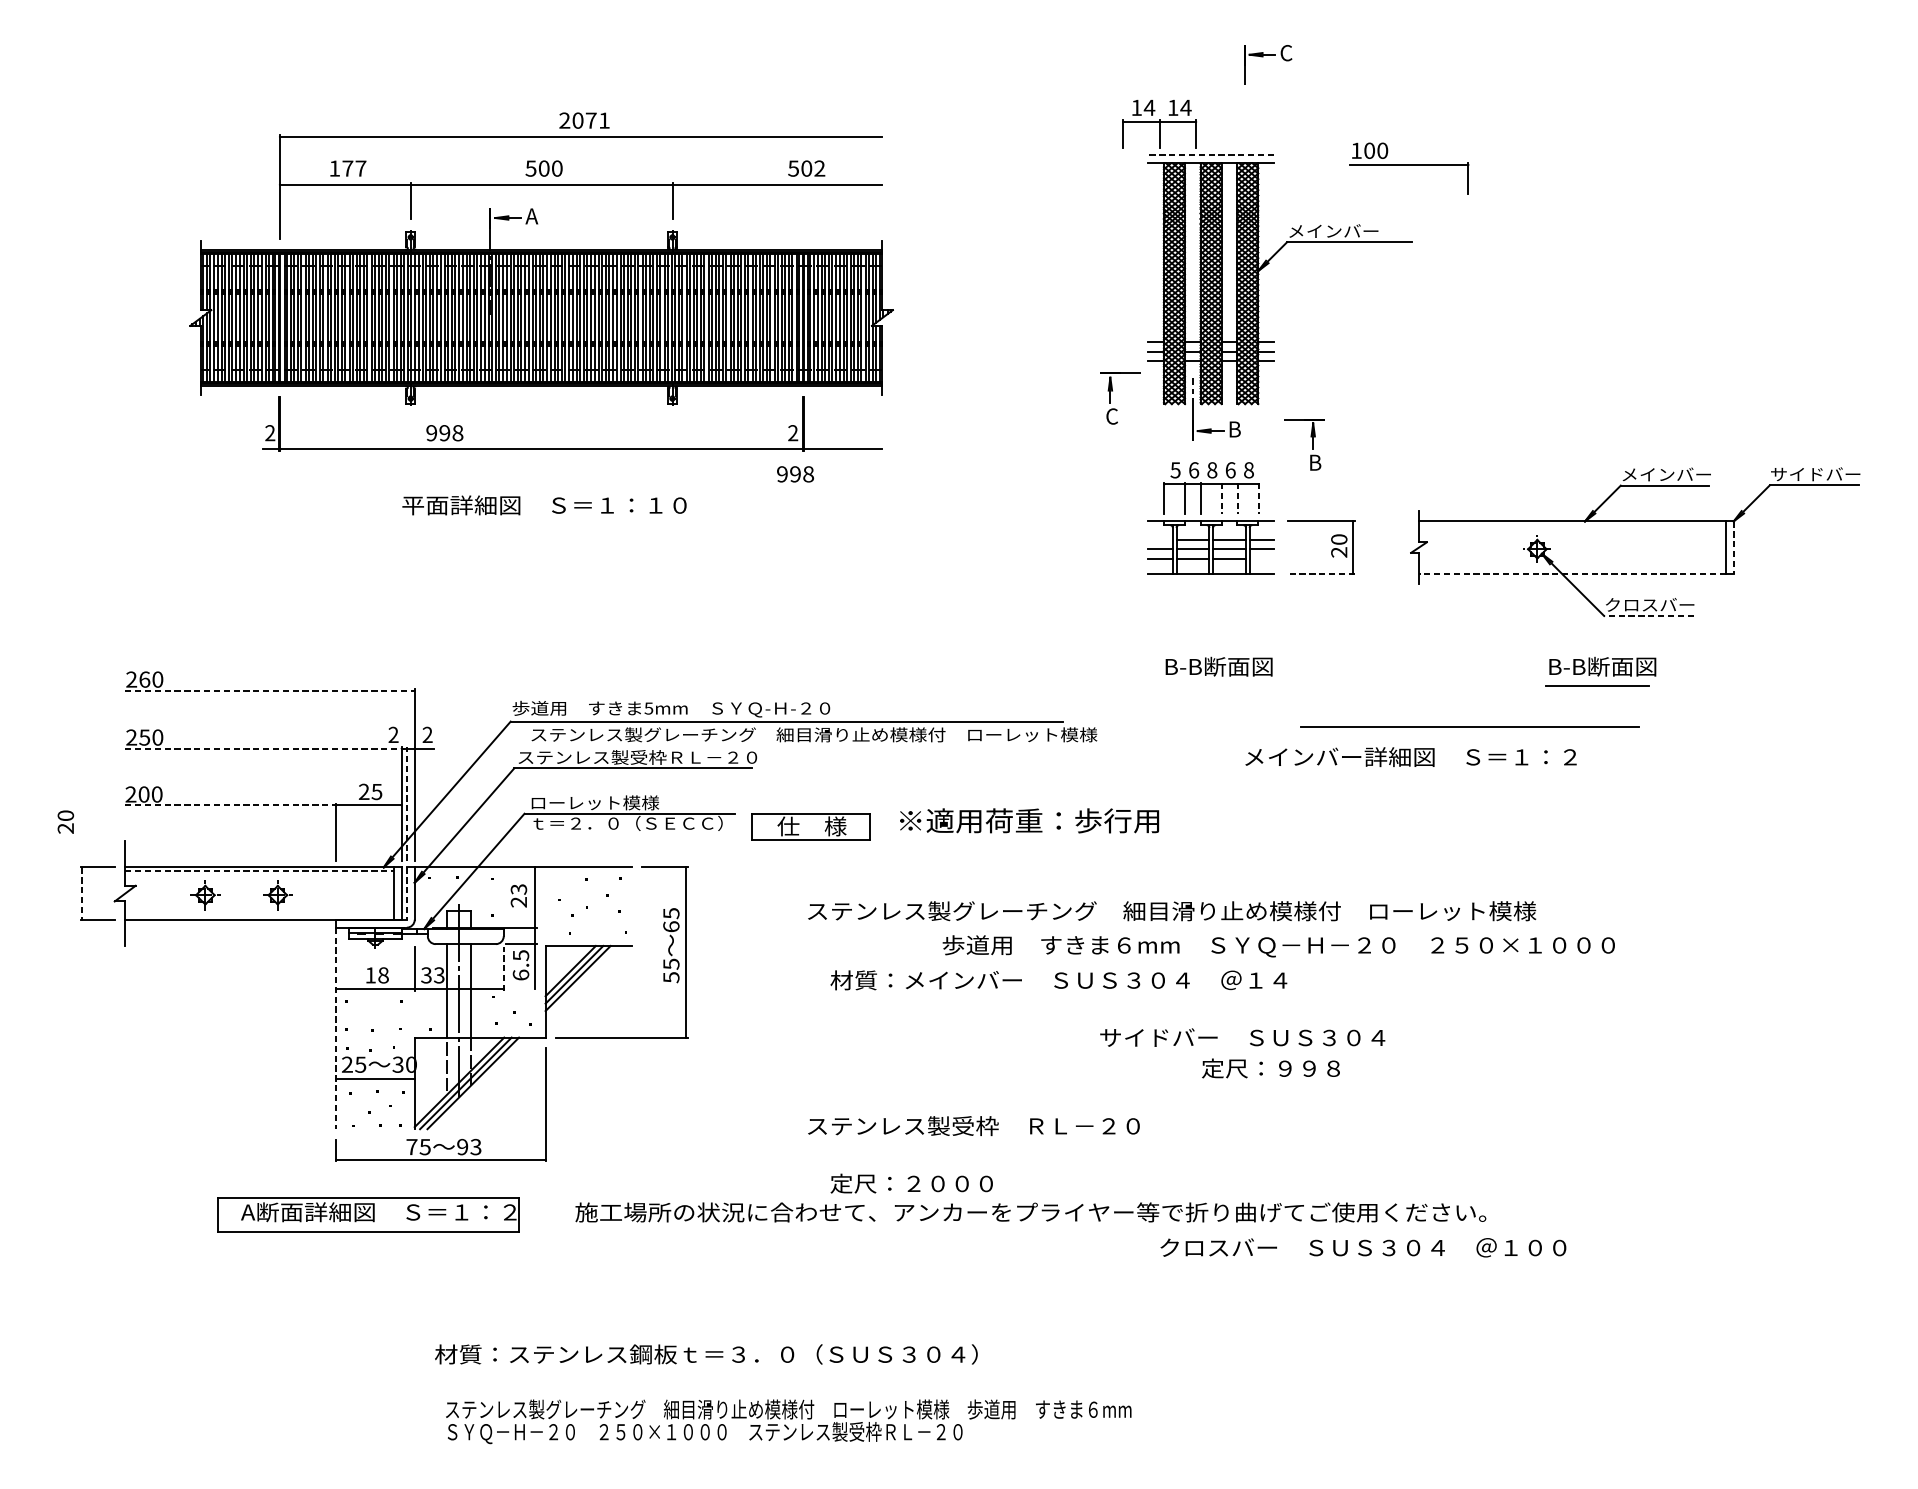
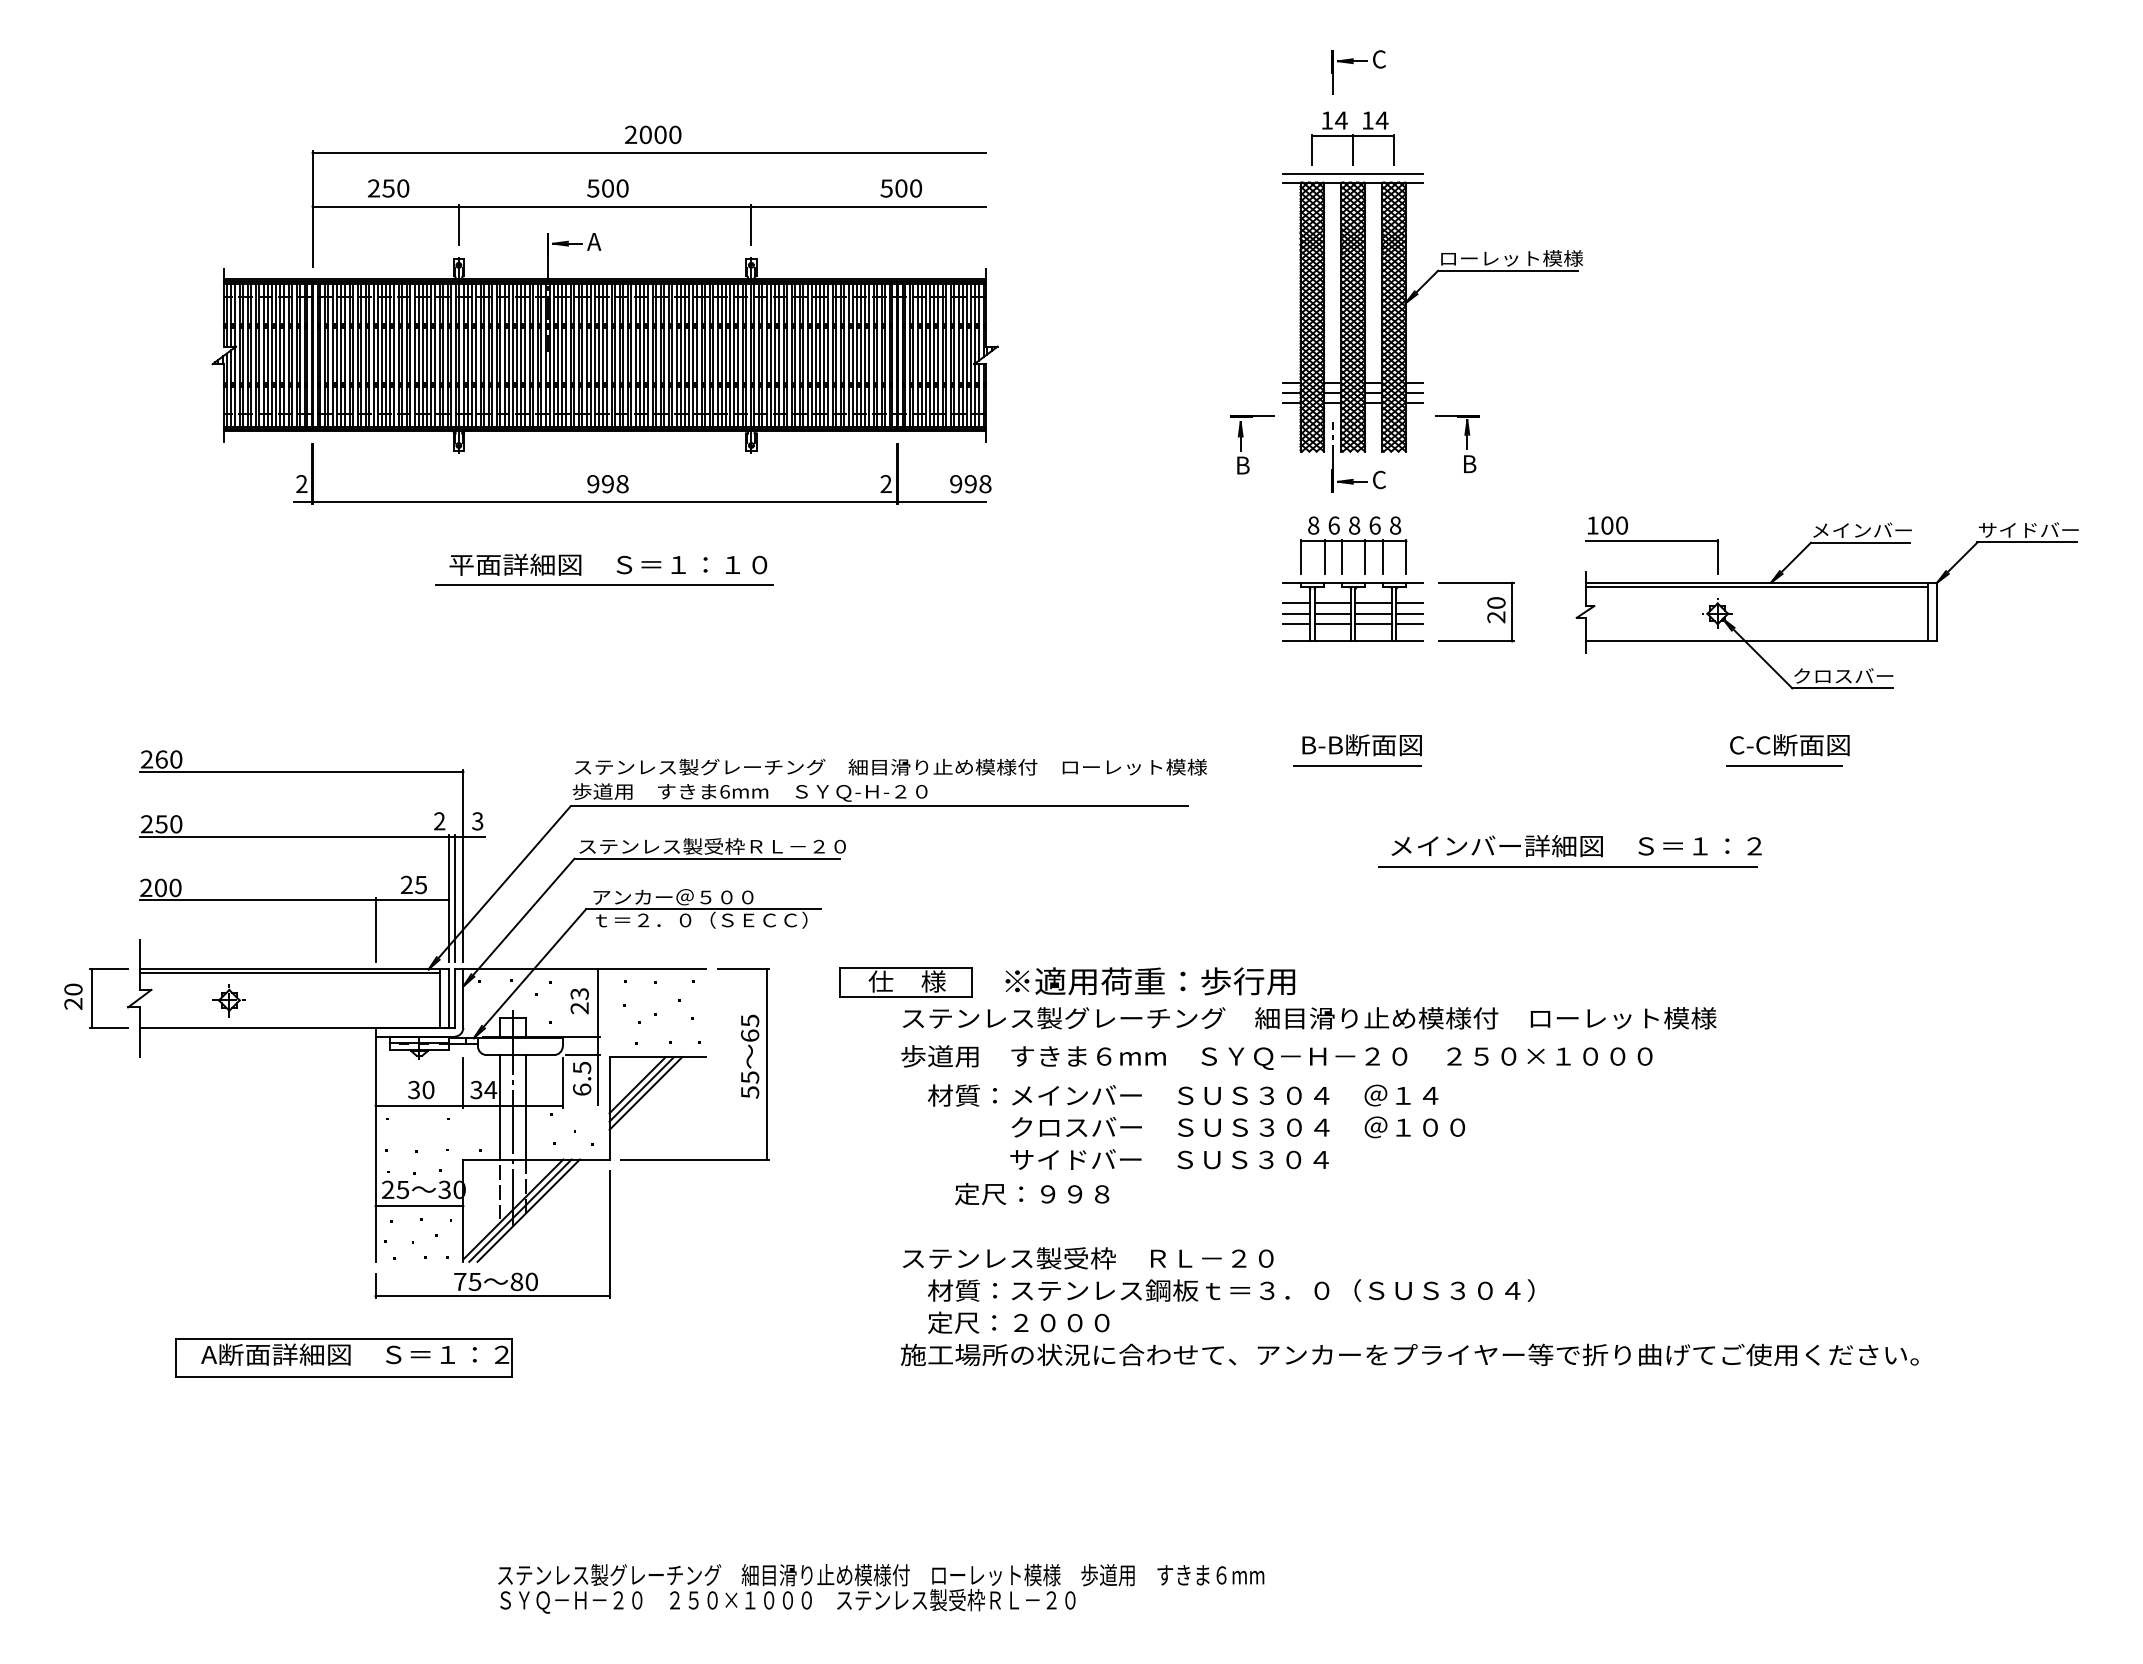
part: (1263, 56) -> (1353, 63), moved
text: (597, 120) -> (667, 134), 2071 -> 2000
part: (1159, 123) -> (1352, 138), moved
line: (1210, 155) -> (1352, 173), dashed -> solid
text: (347, 168) -> (388, 188), 177 -> 250
text: (820, 168) -> (916, 188), 502 -> 500
part: (1409, 168) -> (1651, 545), moved
text: (1352, 231) -> (1511, 258), メインバー -> ローレット模様
text: (1112, 416) -> (1242, 465), C -> B
text: (1234, 429) -> (1379, 479), B -> C
text: (444, 433) -> (607, 484), moved
part: (1312, 445) -> (1466, 444), moved
text: (1175, 470) -> (1313, 525), 5 -> 8
text: (795, 474) -> (970, 484), moved
line: (1222, 498) -> (1365, 557), dashed -> solid
line: (1237, 498) -> (1382, 557), dashed -> solid
line: (1258, 498) -> (1406, 557), dashed -> solid
line: (541, 523) -> (604, 584), added
line: (1572, 524) -> (1756, 586), added
line: (1160, 540) -> (1296, 603), added
line: (1733, 548) -> (1937, 612), dashed -> solid
line: (1261, 558) -> (1409, 624), added
line: (1321, 574) -> (1476, 641), dashed -> solid
line: (1572, 574) -> (1756, 641), dashed -> solid
line: (1648, 616) -> (1842, 688), dashed -> solid
text: (1602, 667) -> (1790, 745), B-B断面図 -> C-C断面図
line: (1214, 685) -> (1357, 766), added
line: (269, 690) -> (301, 771), dashed -> solid
text: (648, 708) -> (724, 791), 5mm -> 6mm
line: (1469, 726) -> (1567, 866), moved
text: (814, 734) -> (890, 766), moved
text: (427, 735) -> (477, 821), 2 -> 3
line: (263, 748) -> (294, 836), dashed -> solid
text: (602, 802) -> (673, 896), ローレット模様 -> アンカー＠５００
line: (406, 804) -> (454, 898), dashed -> solid
line: (230, 805) -> (257, 900), dashed -> solid
text: (65, 821) -> (73, 996), moved
text: (1029, 821) -> (1150, 981), moved
part: (810, 827) -> (905, 982), moved
line: (260, 871) -> (290, 973), dashed -> solid
line: (81, 894) -> (91, 999), dashed -> solid
line: (406, 894) -> (454, 999), dashed -> solid
part: (277, 895) -> (309, 1000), removed
text: (1278, 946) -> (1276, 1057), moved
line: (503, 968) -> (562, 1082), dashed -> solid
text: (377, 974) -> (421, 1089), 18 -> 30
text: (439, 974) -> (490, 1089), 33 -> 34
line: (336, 1028) -> (375, 1149), dashed -> solid
text: (1242, 1037) -> (1169, 1159), moved
text: (1271, 1068) -> (1032, 1194), moved
text: (468, 1146) -> (523, 1281), 93 -> 80
text: (1030, 1212) -> (1409, 1354), moved
part: (368, 1214) -> (343, 1357), moved
text: (1363, 1247) -> (1238, 1127), moved
text: (706, 1354) -> (1231, 1290), moved

